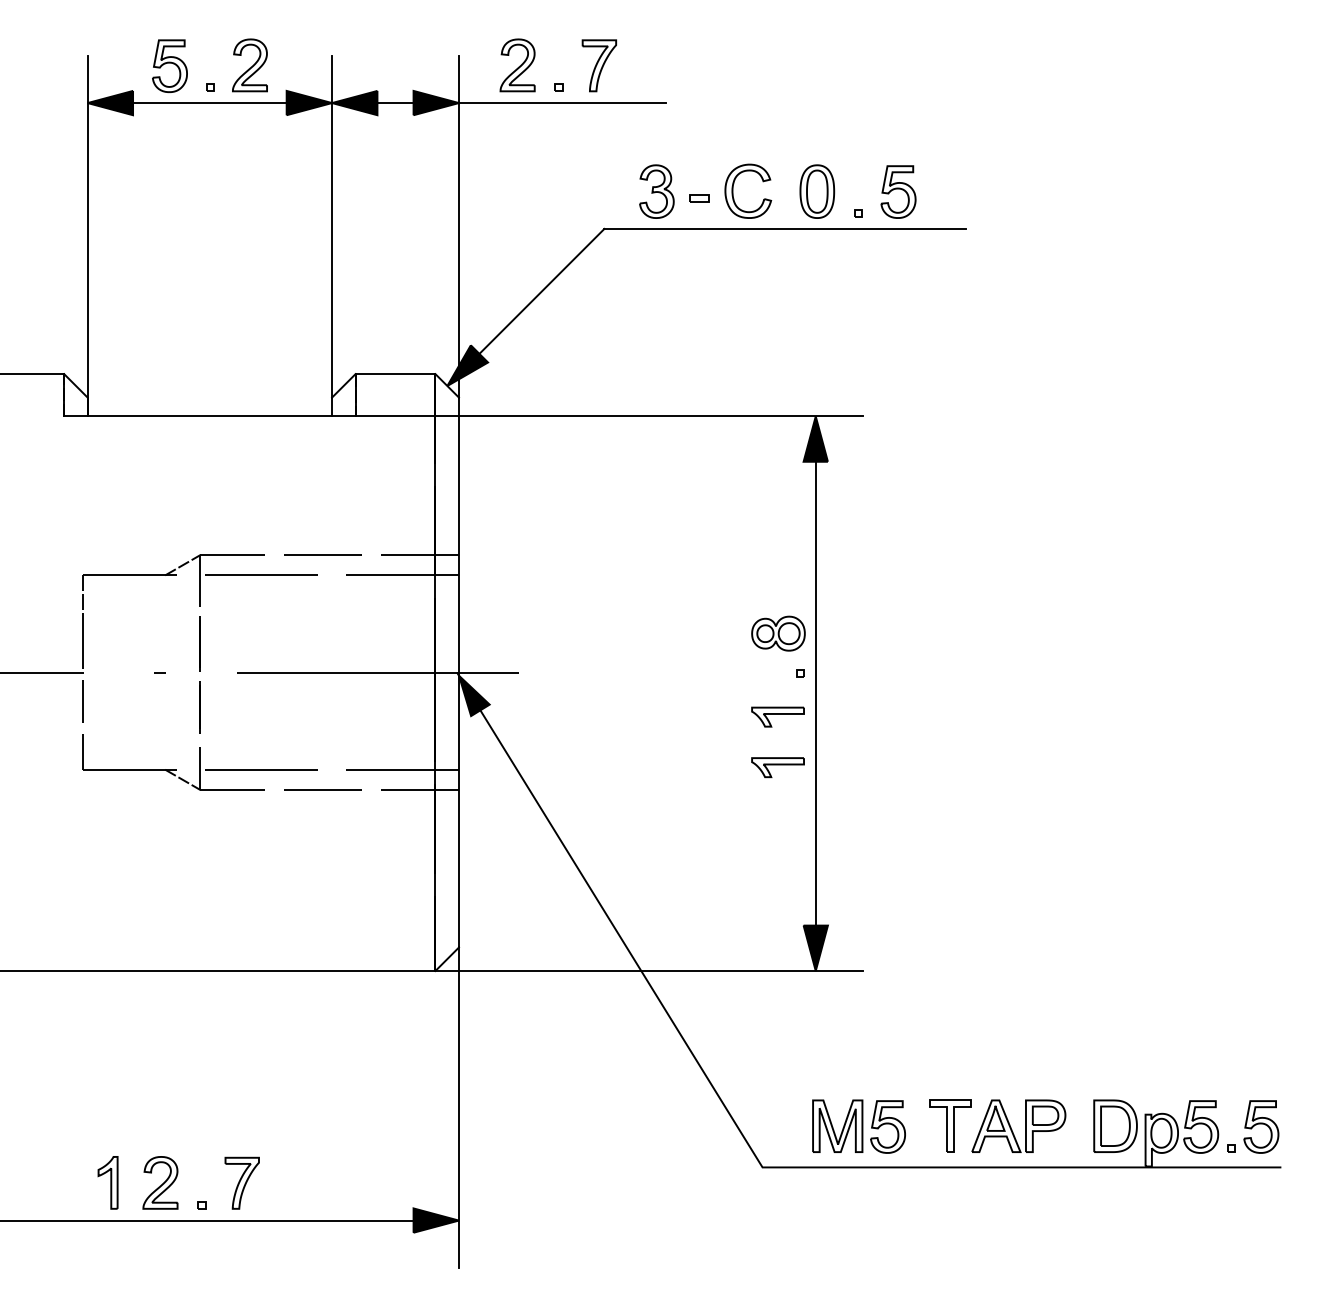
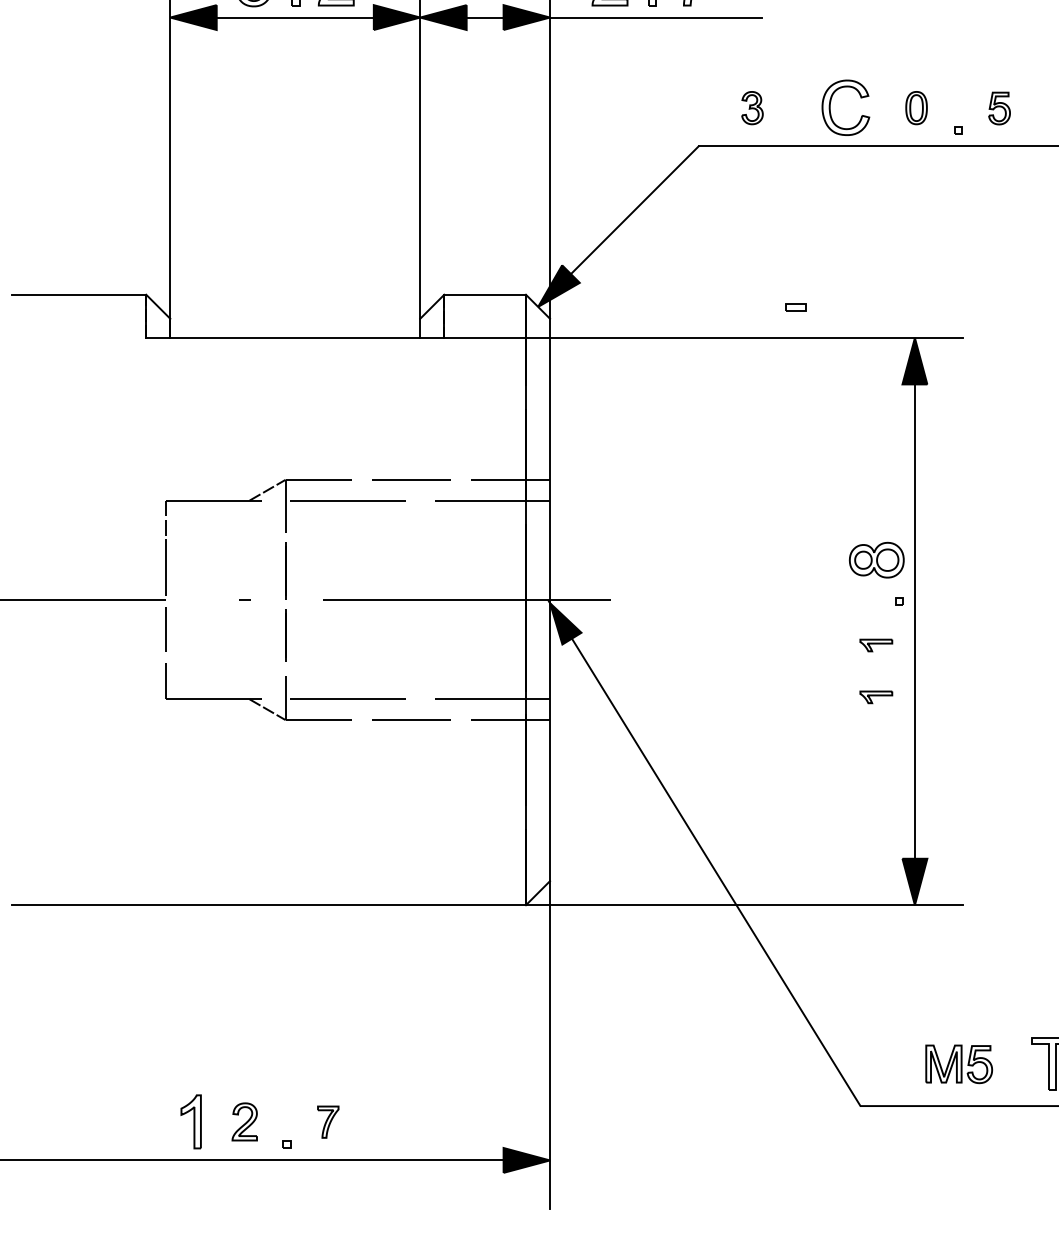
part: (656, 191) -> (752, 108), size x0.6
part: (817, 191) -> (916, 108), size x0.6
part: (898, 191) -> (999, 108), size x0.6
part: (699, 198) -> (796, 307), moved
part: (777, 716) -> (875, 644), size x0.6
part: (777, 767) -> (875, 697), size x0.6
part: (858, 1126) -> (958, 1064), size x0.7
part: (160, 1182) -> (244, 1121), size x0.7
part: (241, 1182) -> (327, 1121), size x0.6

